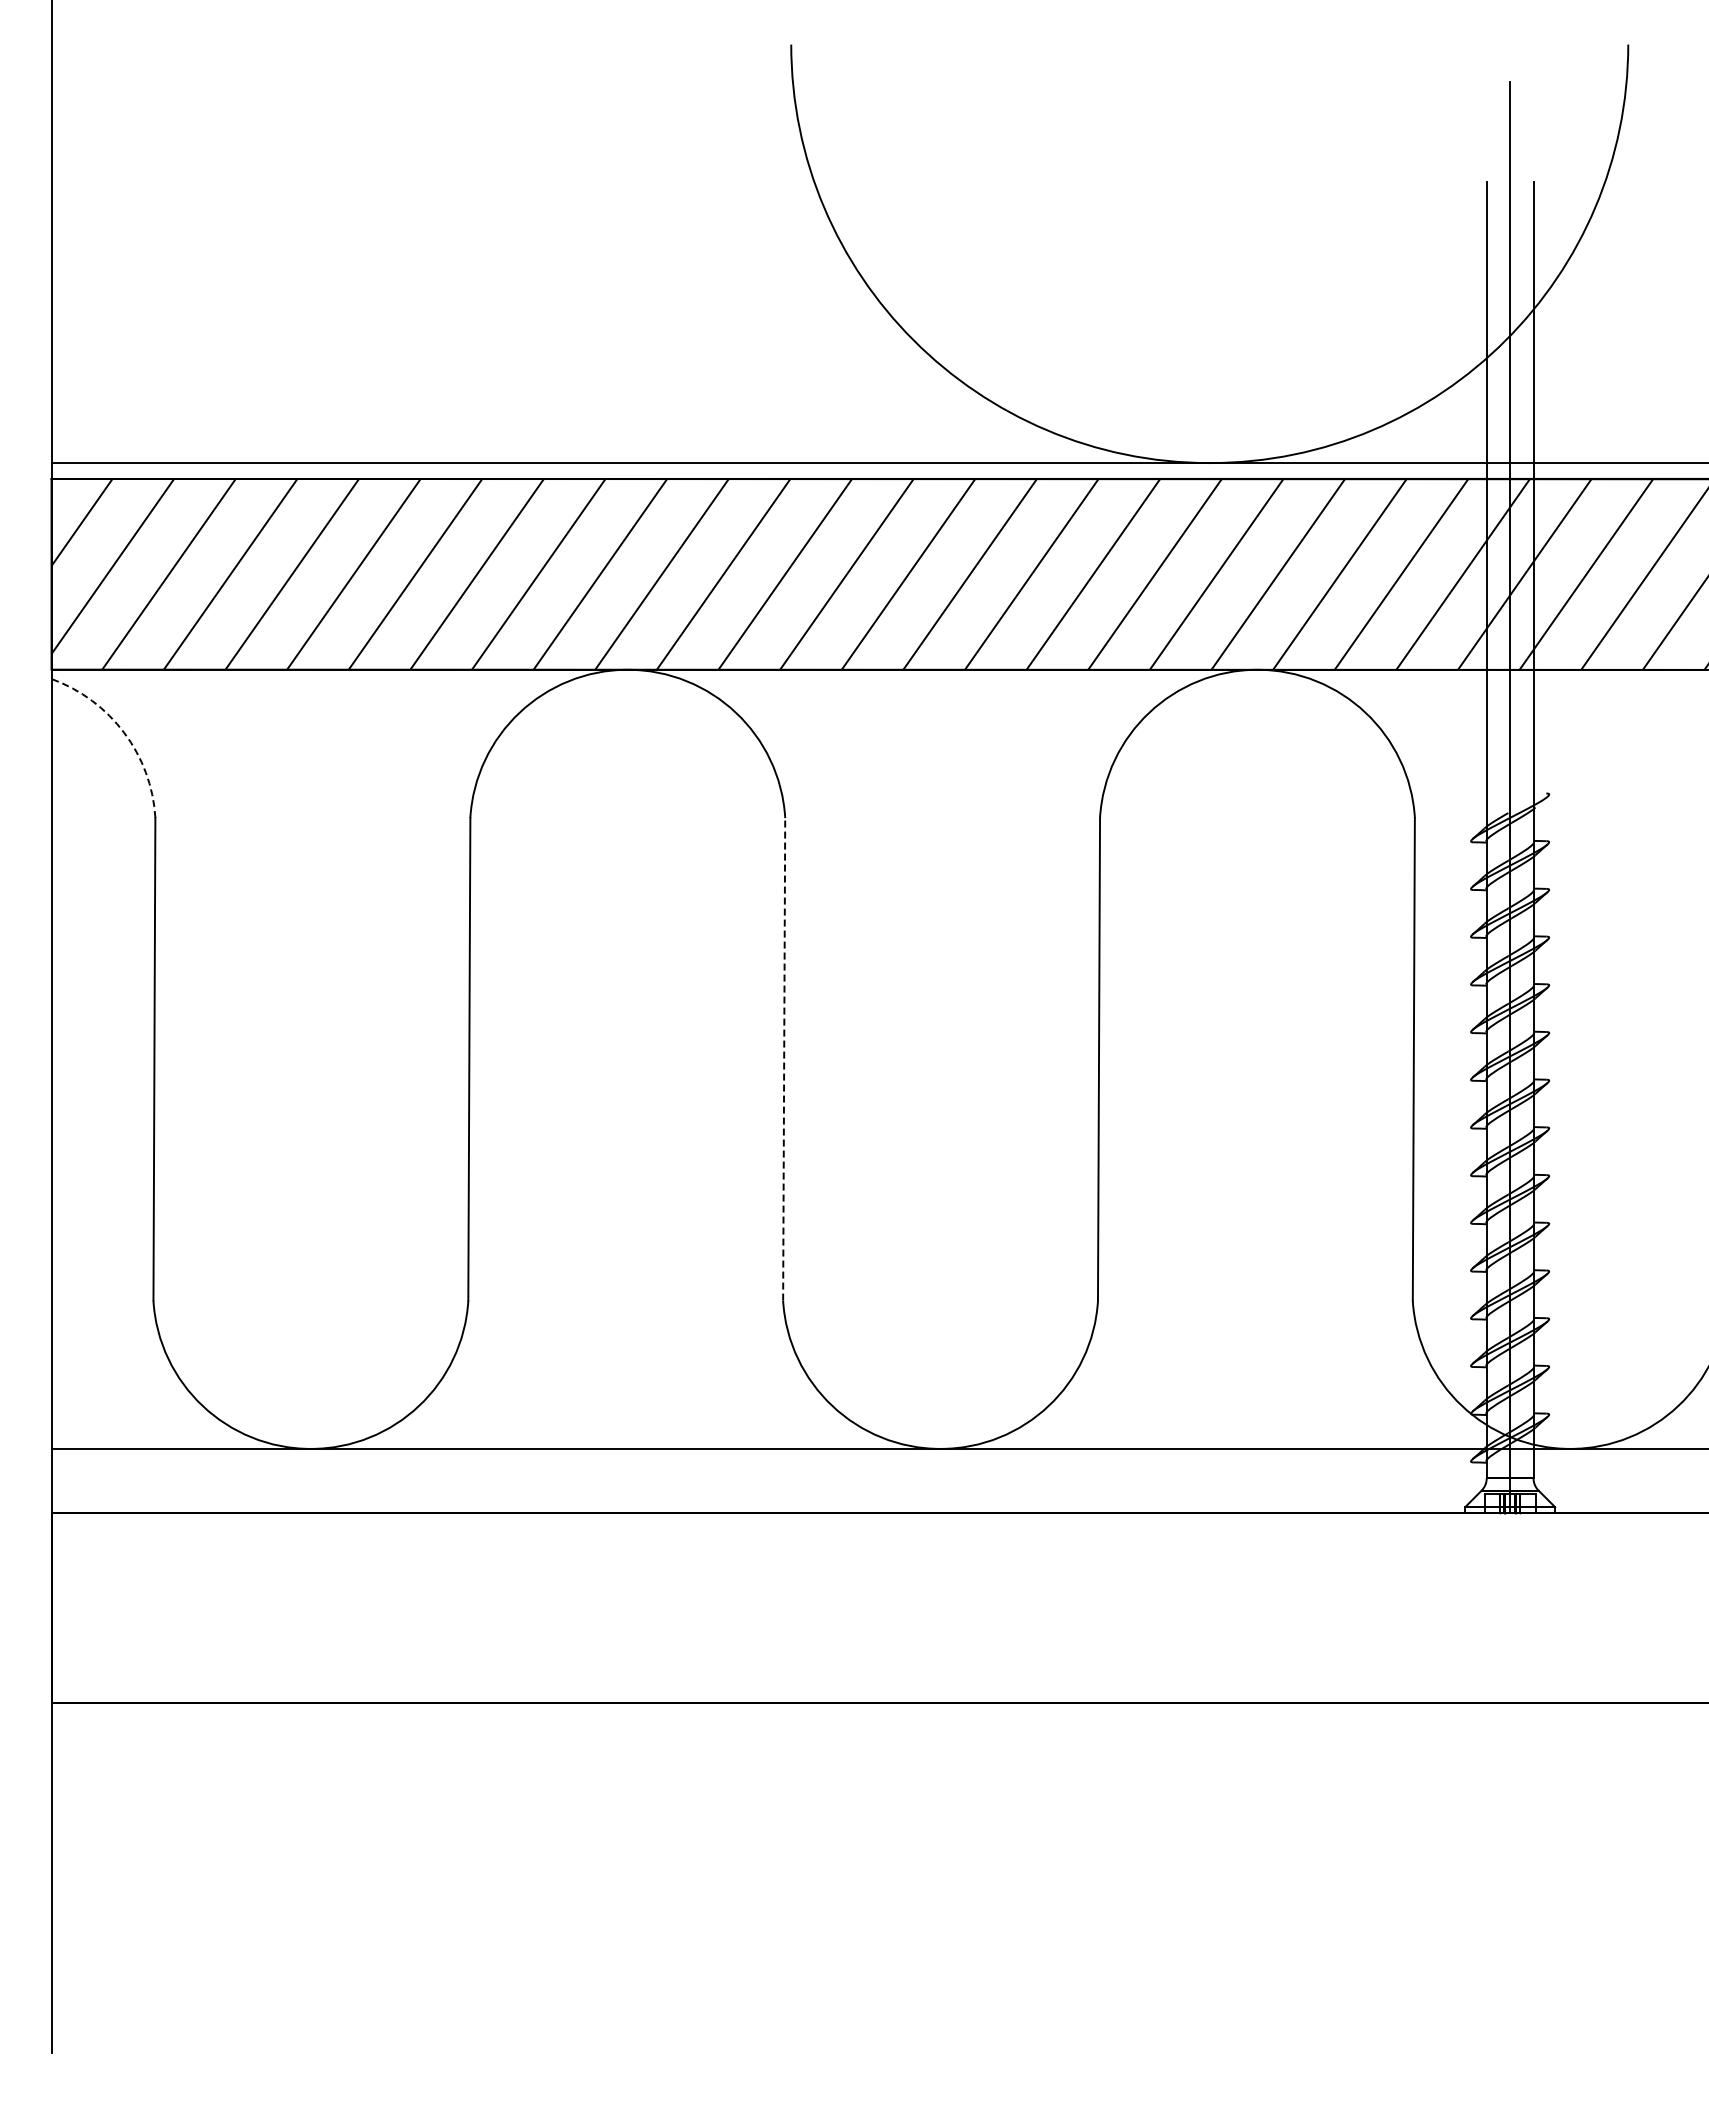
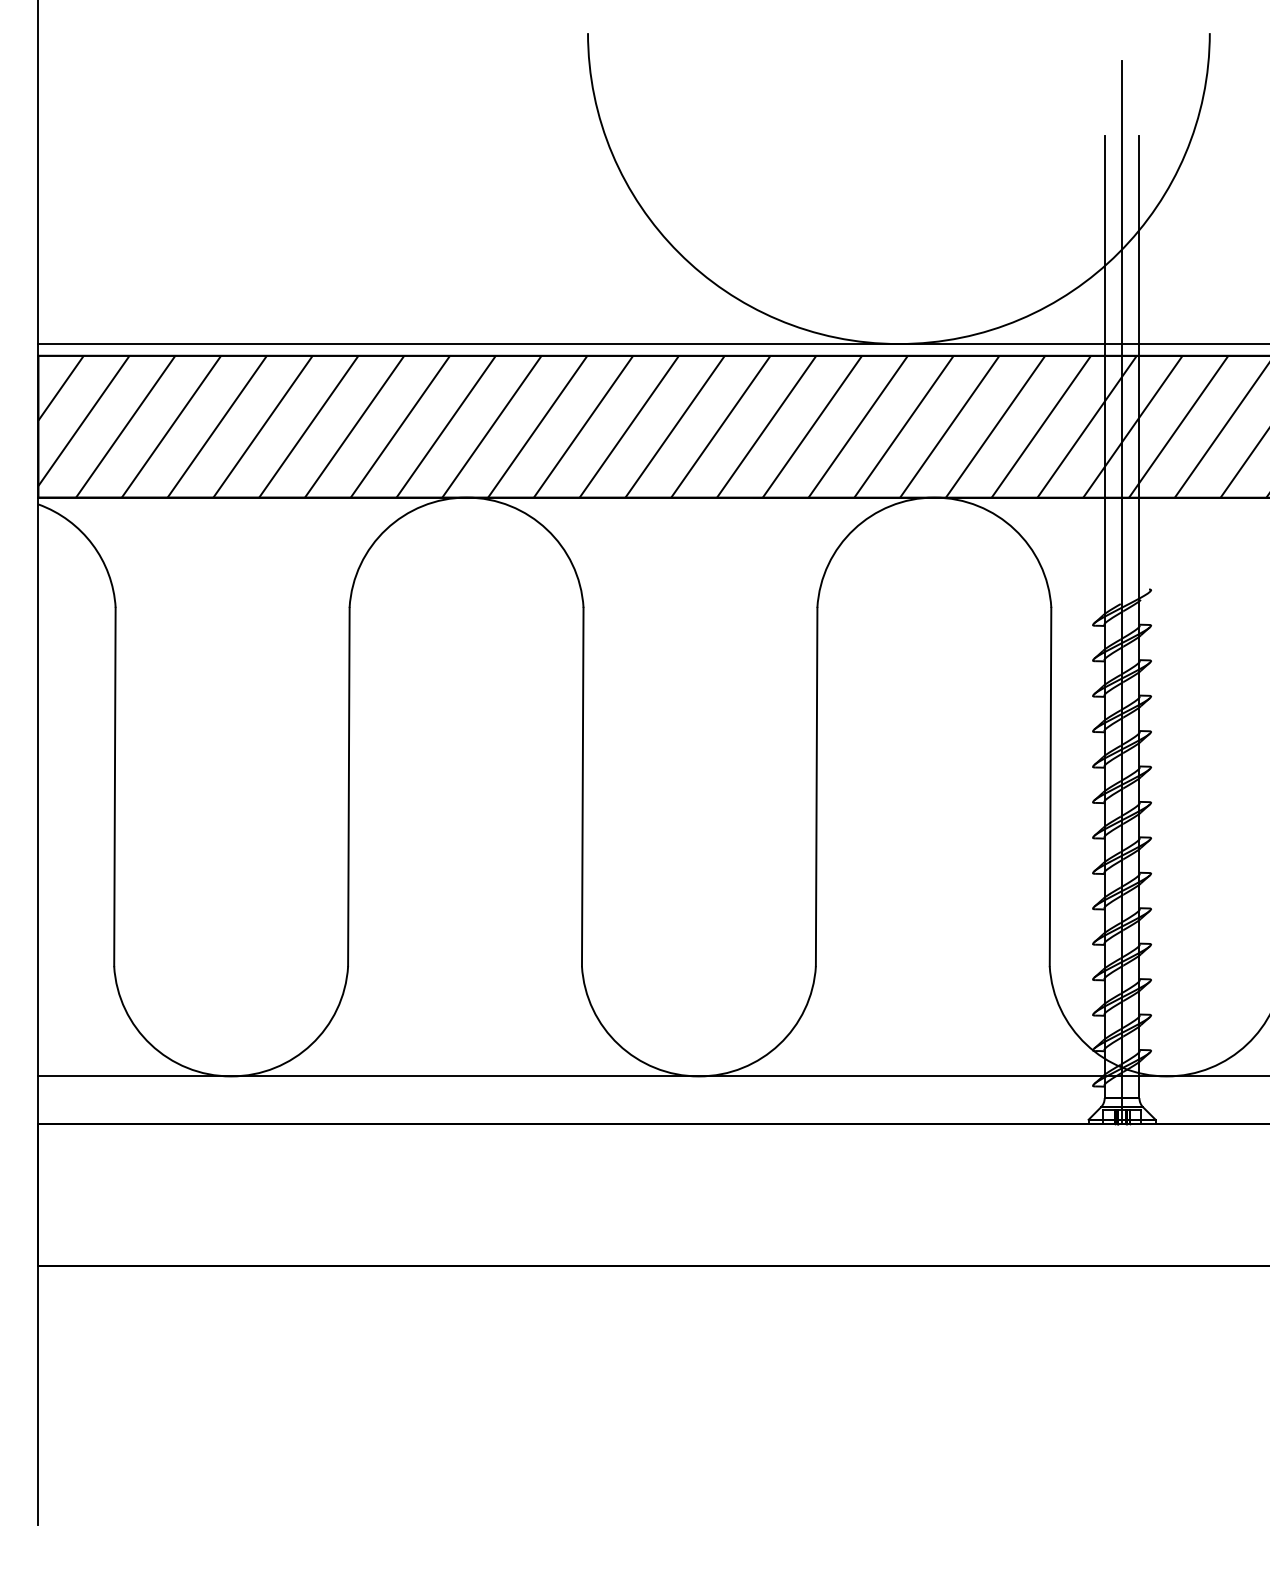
arc: (124, 732) -> (92, 544), dashed -> solid
line: (784, 1058) -> (582, 786), dashed -> solid

